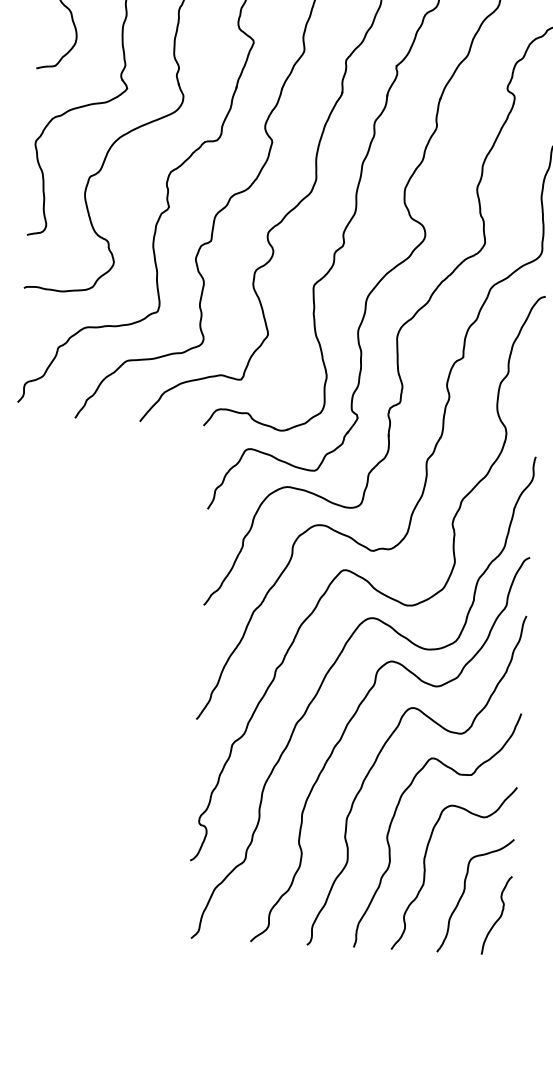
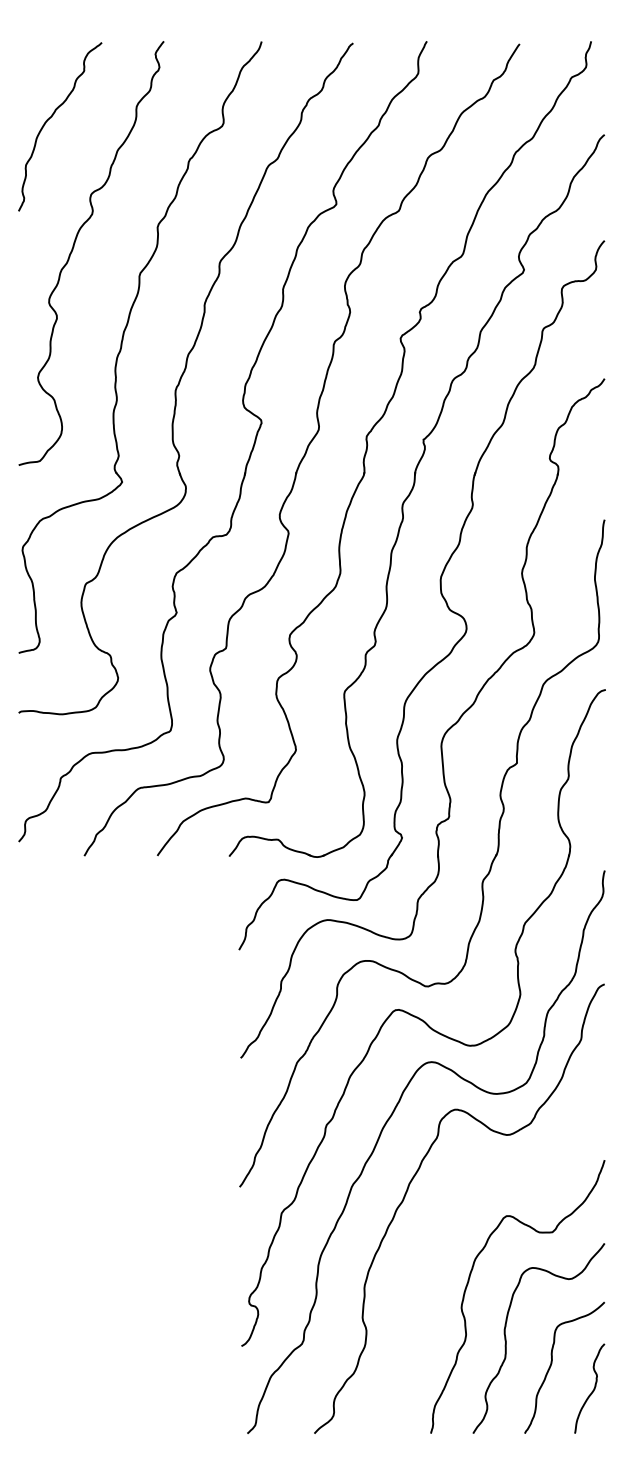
curve: (377, 760) -> (445, 1221), removed

